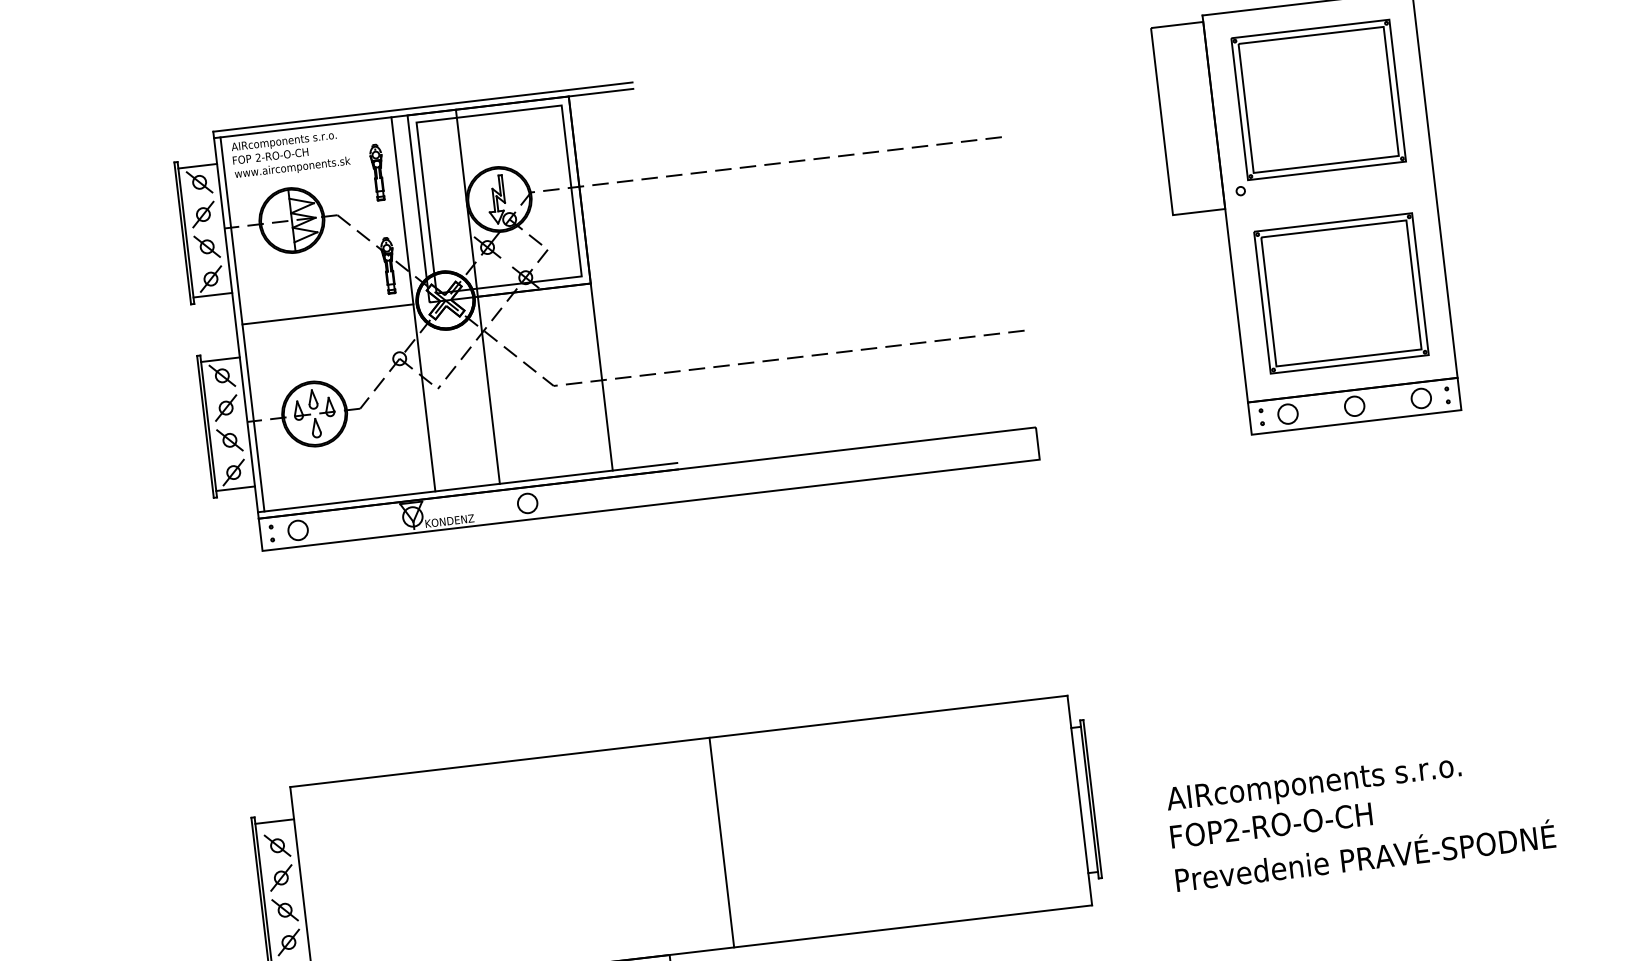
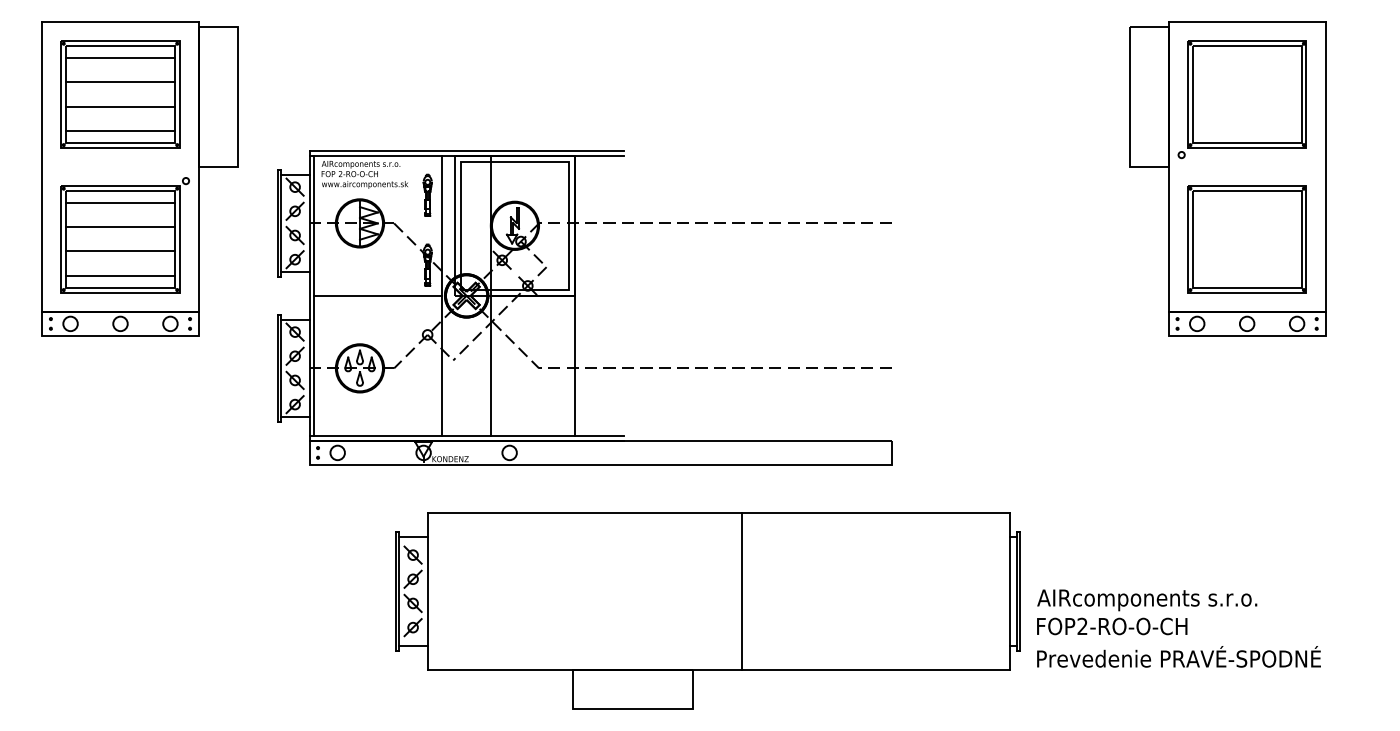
part: (592, 298) -> (575, 307), moved
text: (1360, 817) -> (1178, 628), moved

